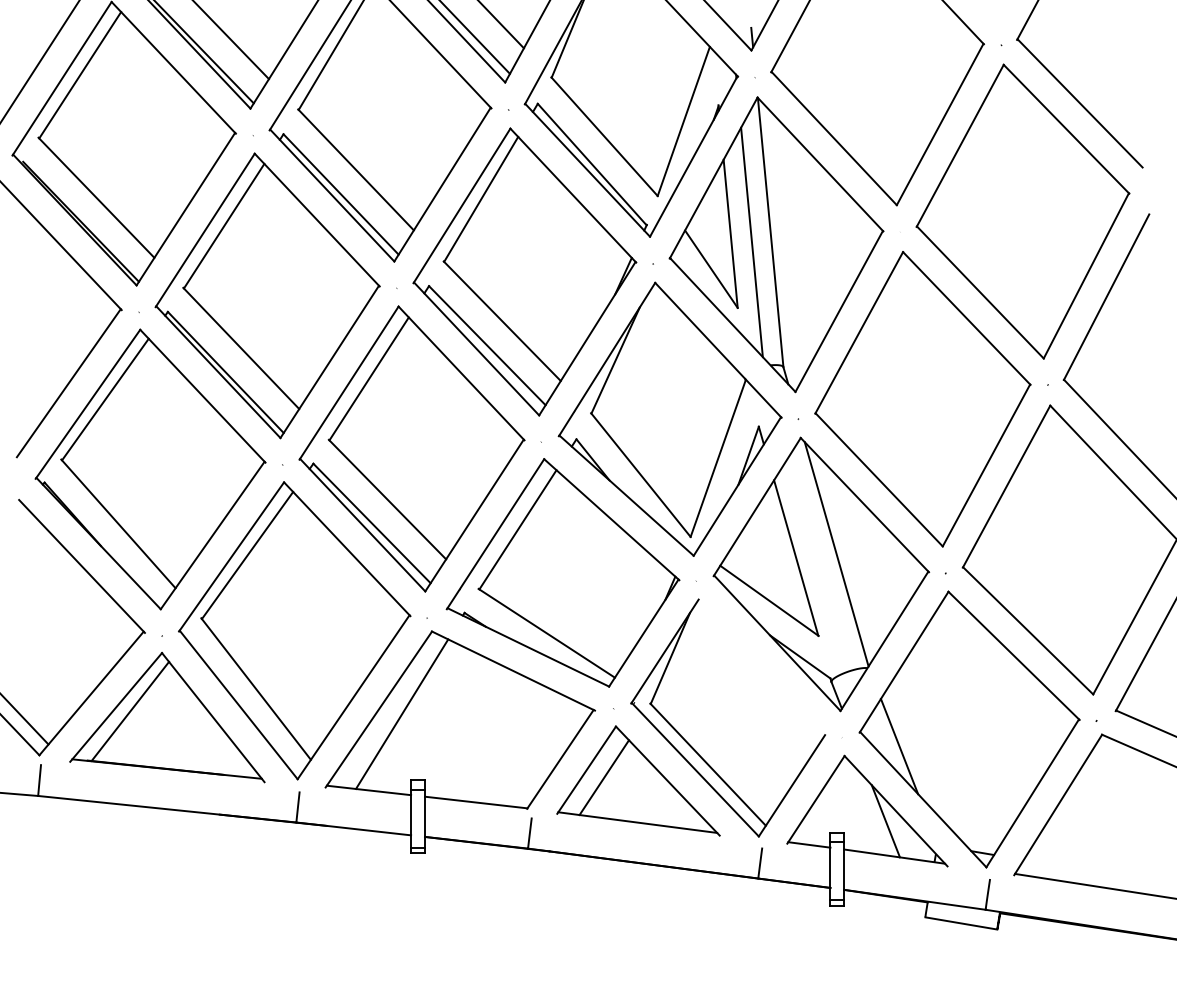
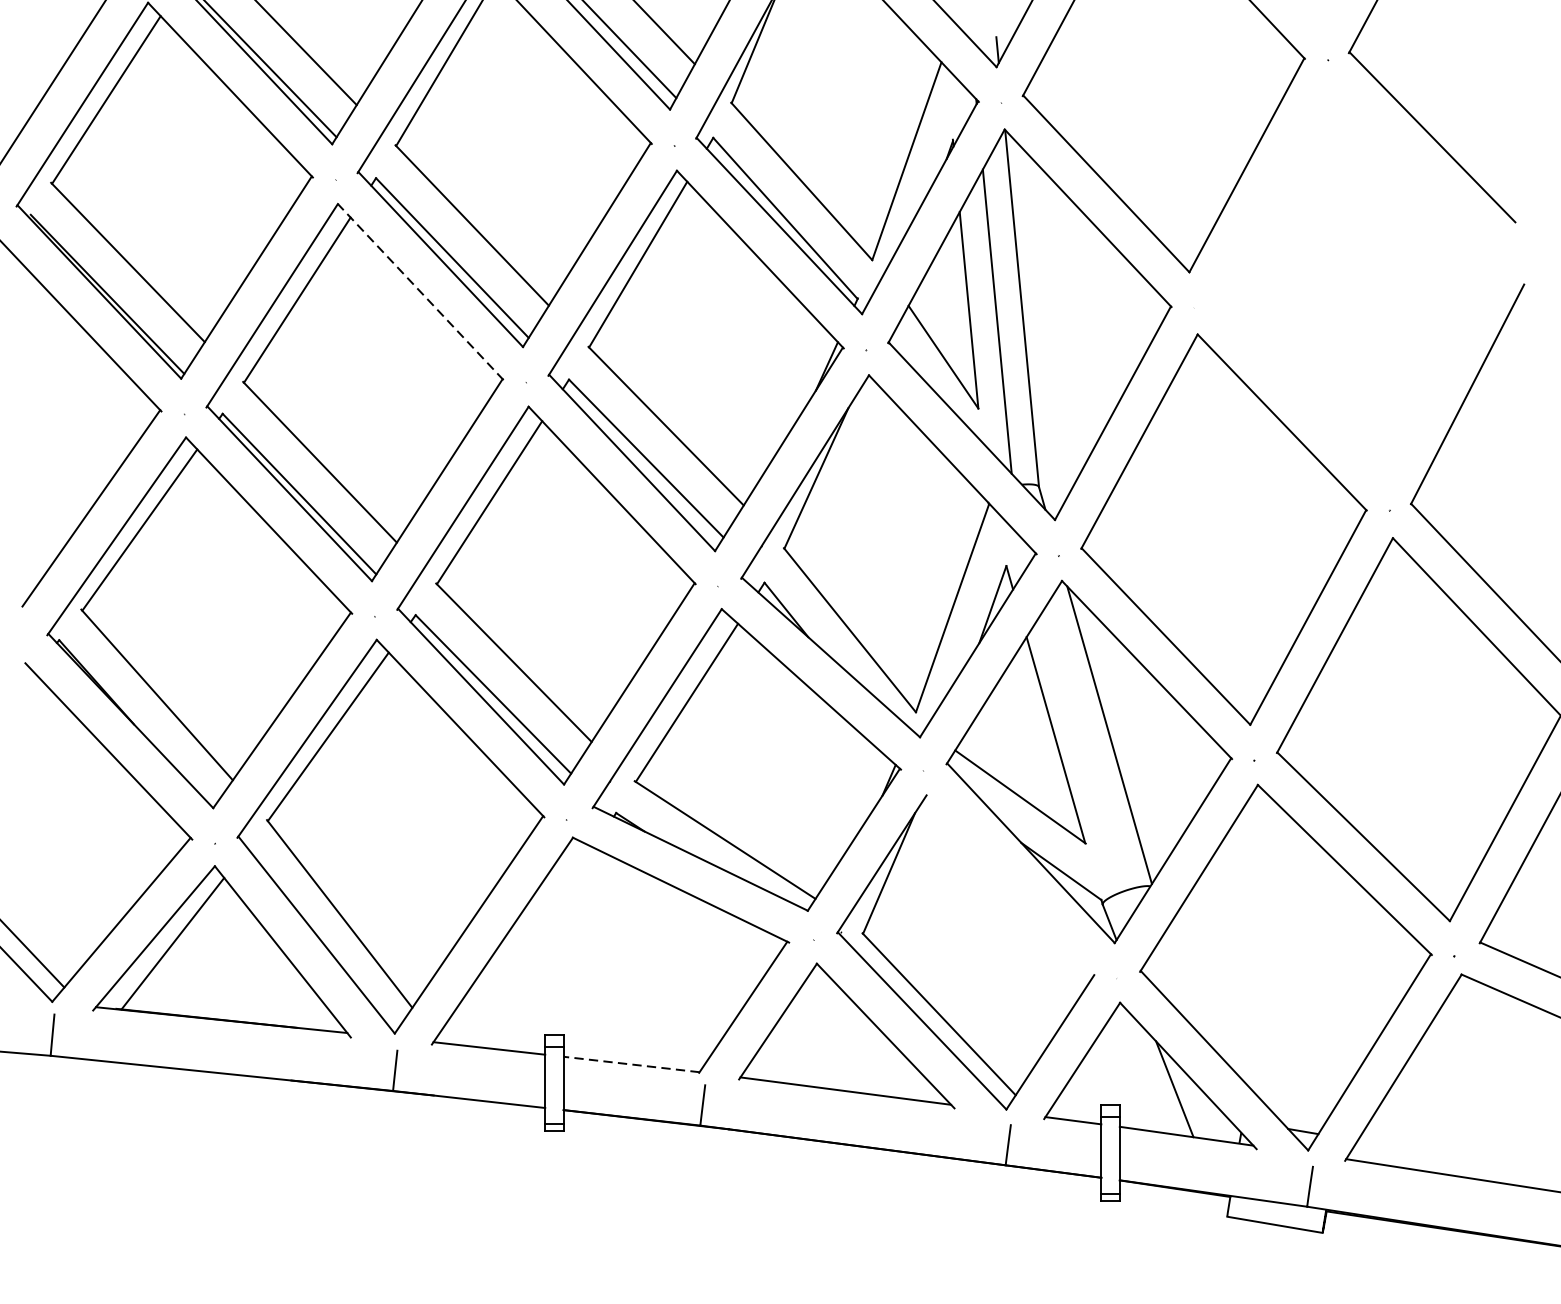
part: (1022, 211) -> (1356, 280), removed
line: (316, 219) -> (419, 291), solid -> dashed
line: (402, 713) -> (533, 946), removed
line: (899, 746) -> (1192, 990), removed
line: (604, 777) -> (801, 1031), removed
line: (476, 802) -> (631, 1064), solid -> dashed

